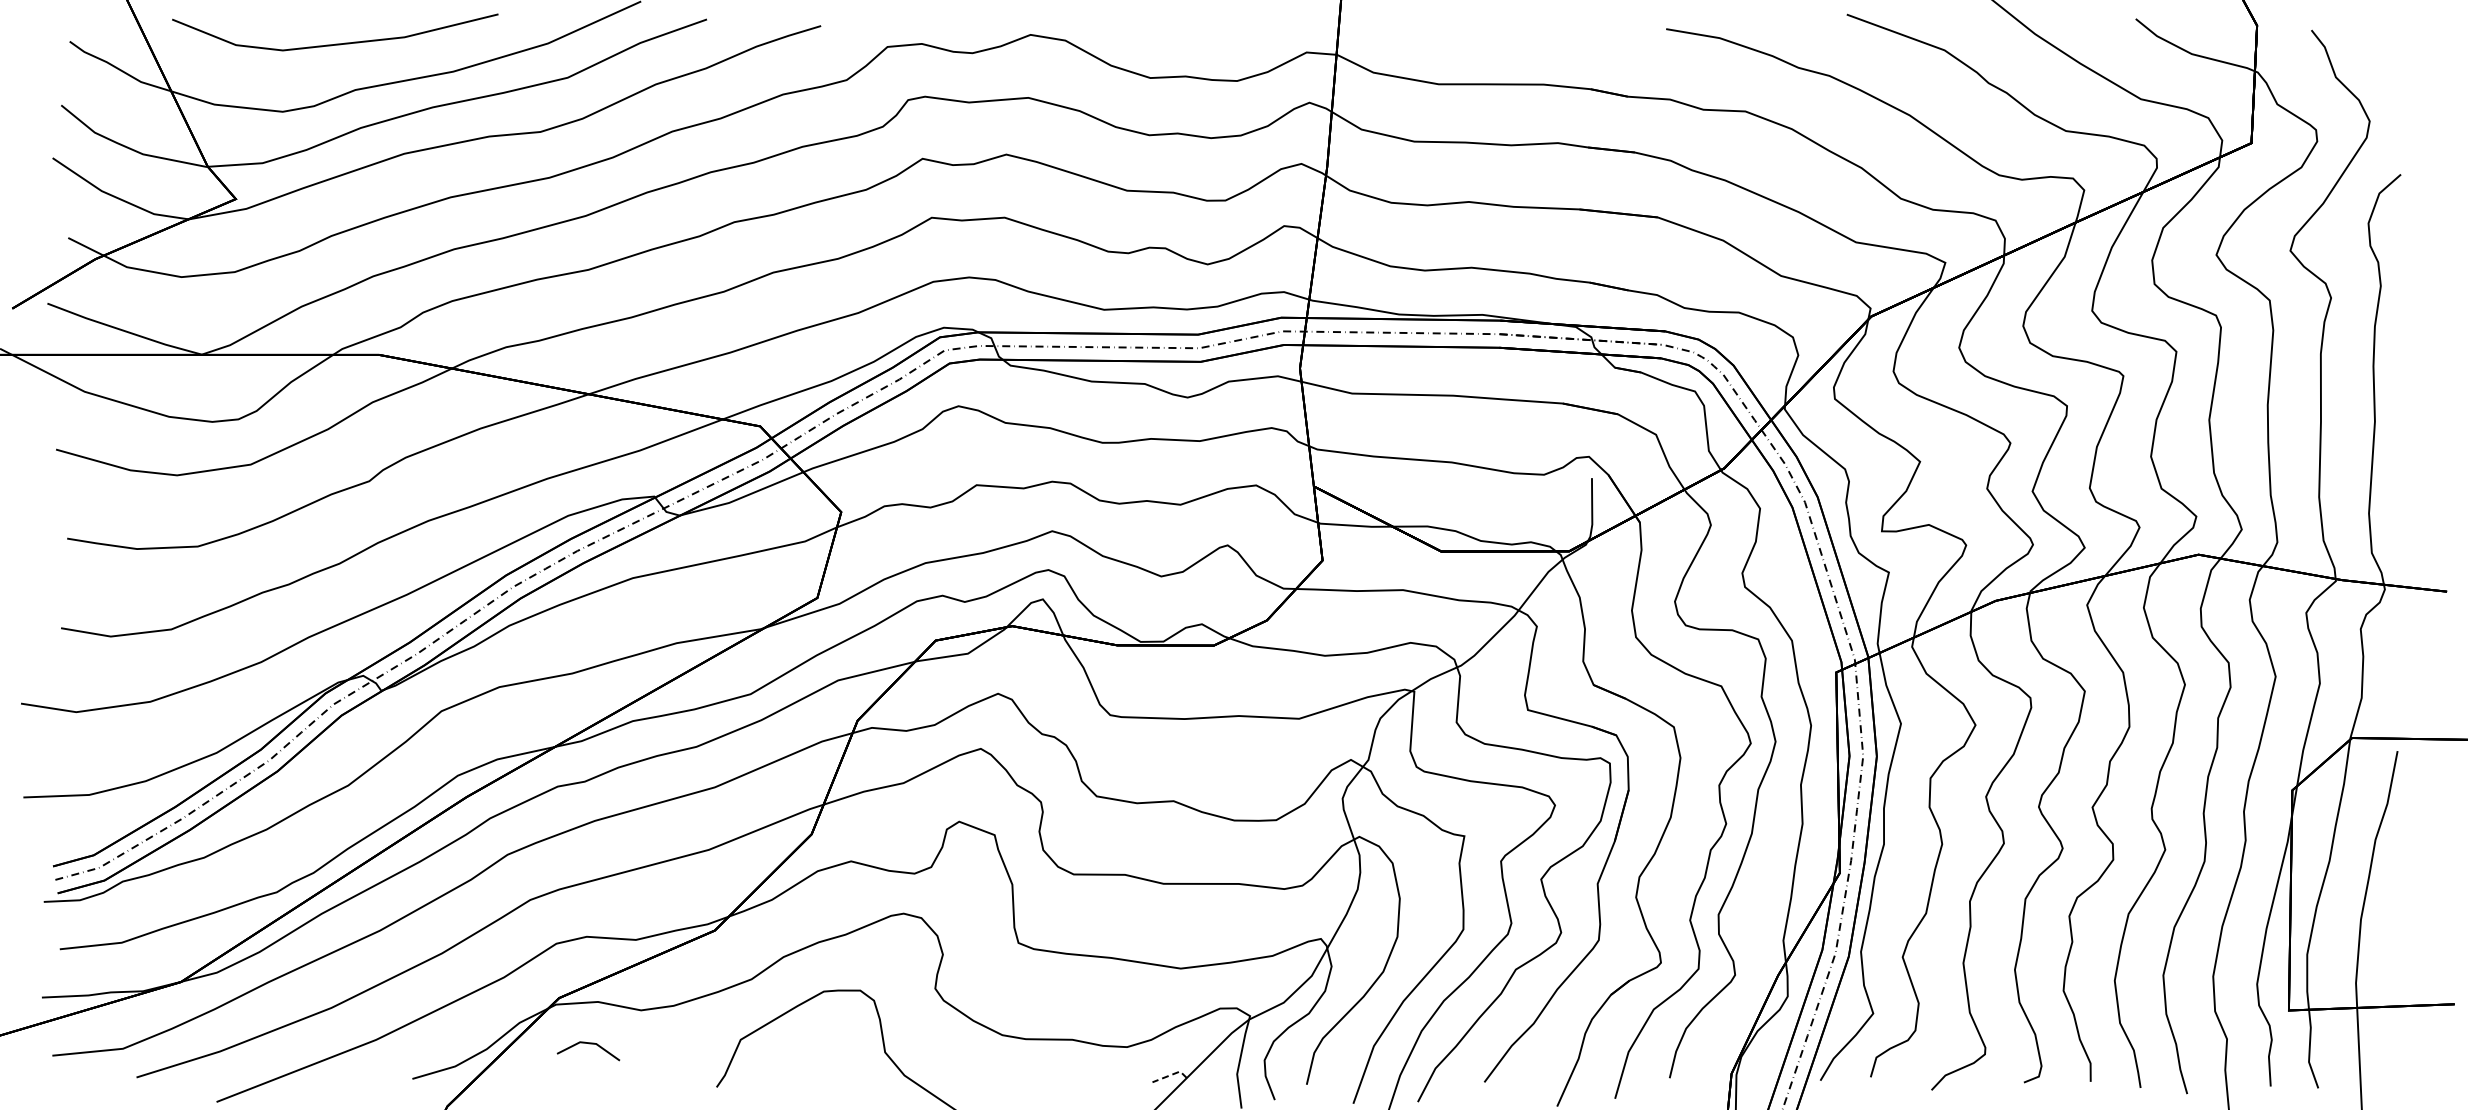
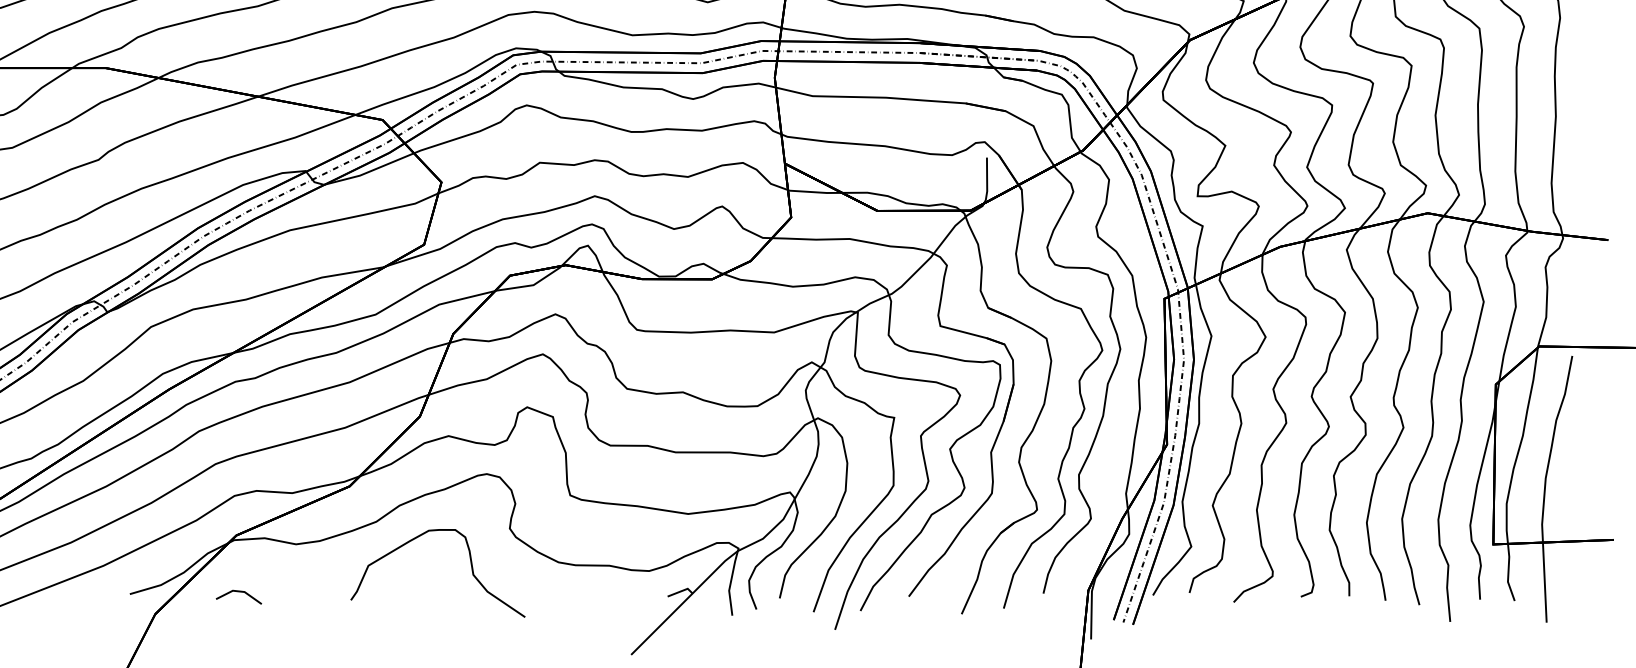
line: (589, 1044) -> (239, 592), moved
line: (1170, 1075) -> (680, 591), dashed -> solid

